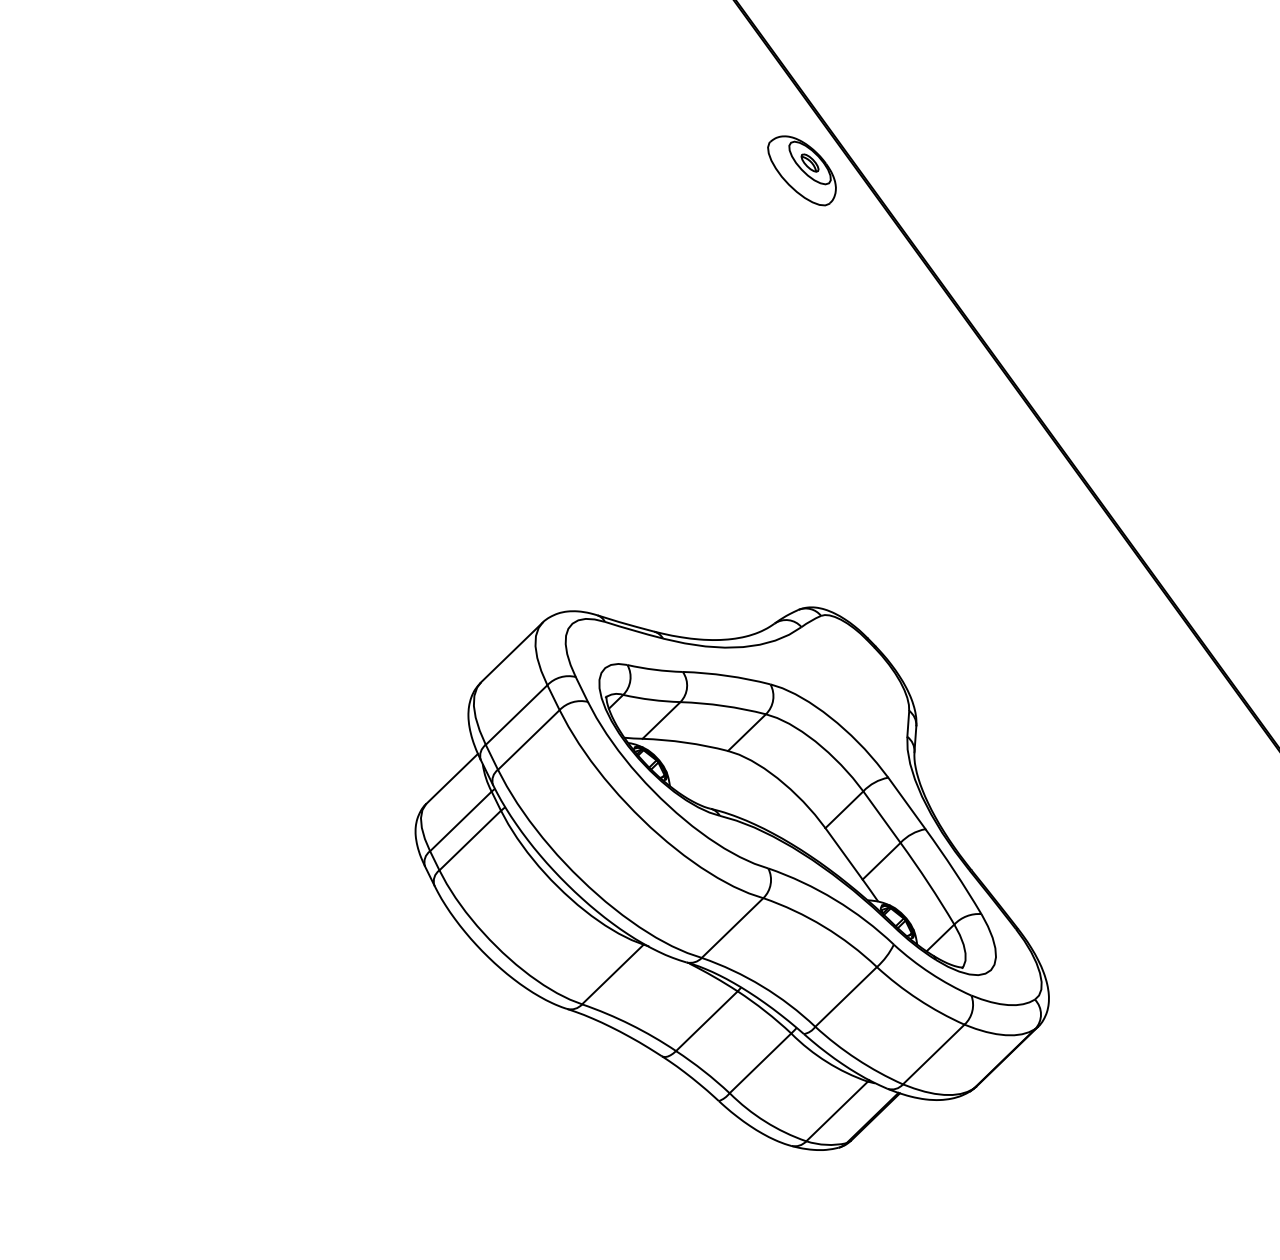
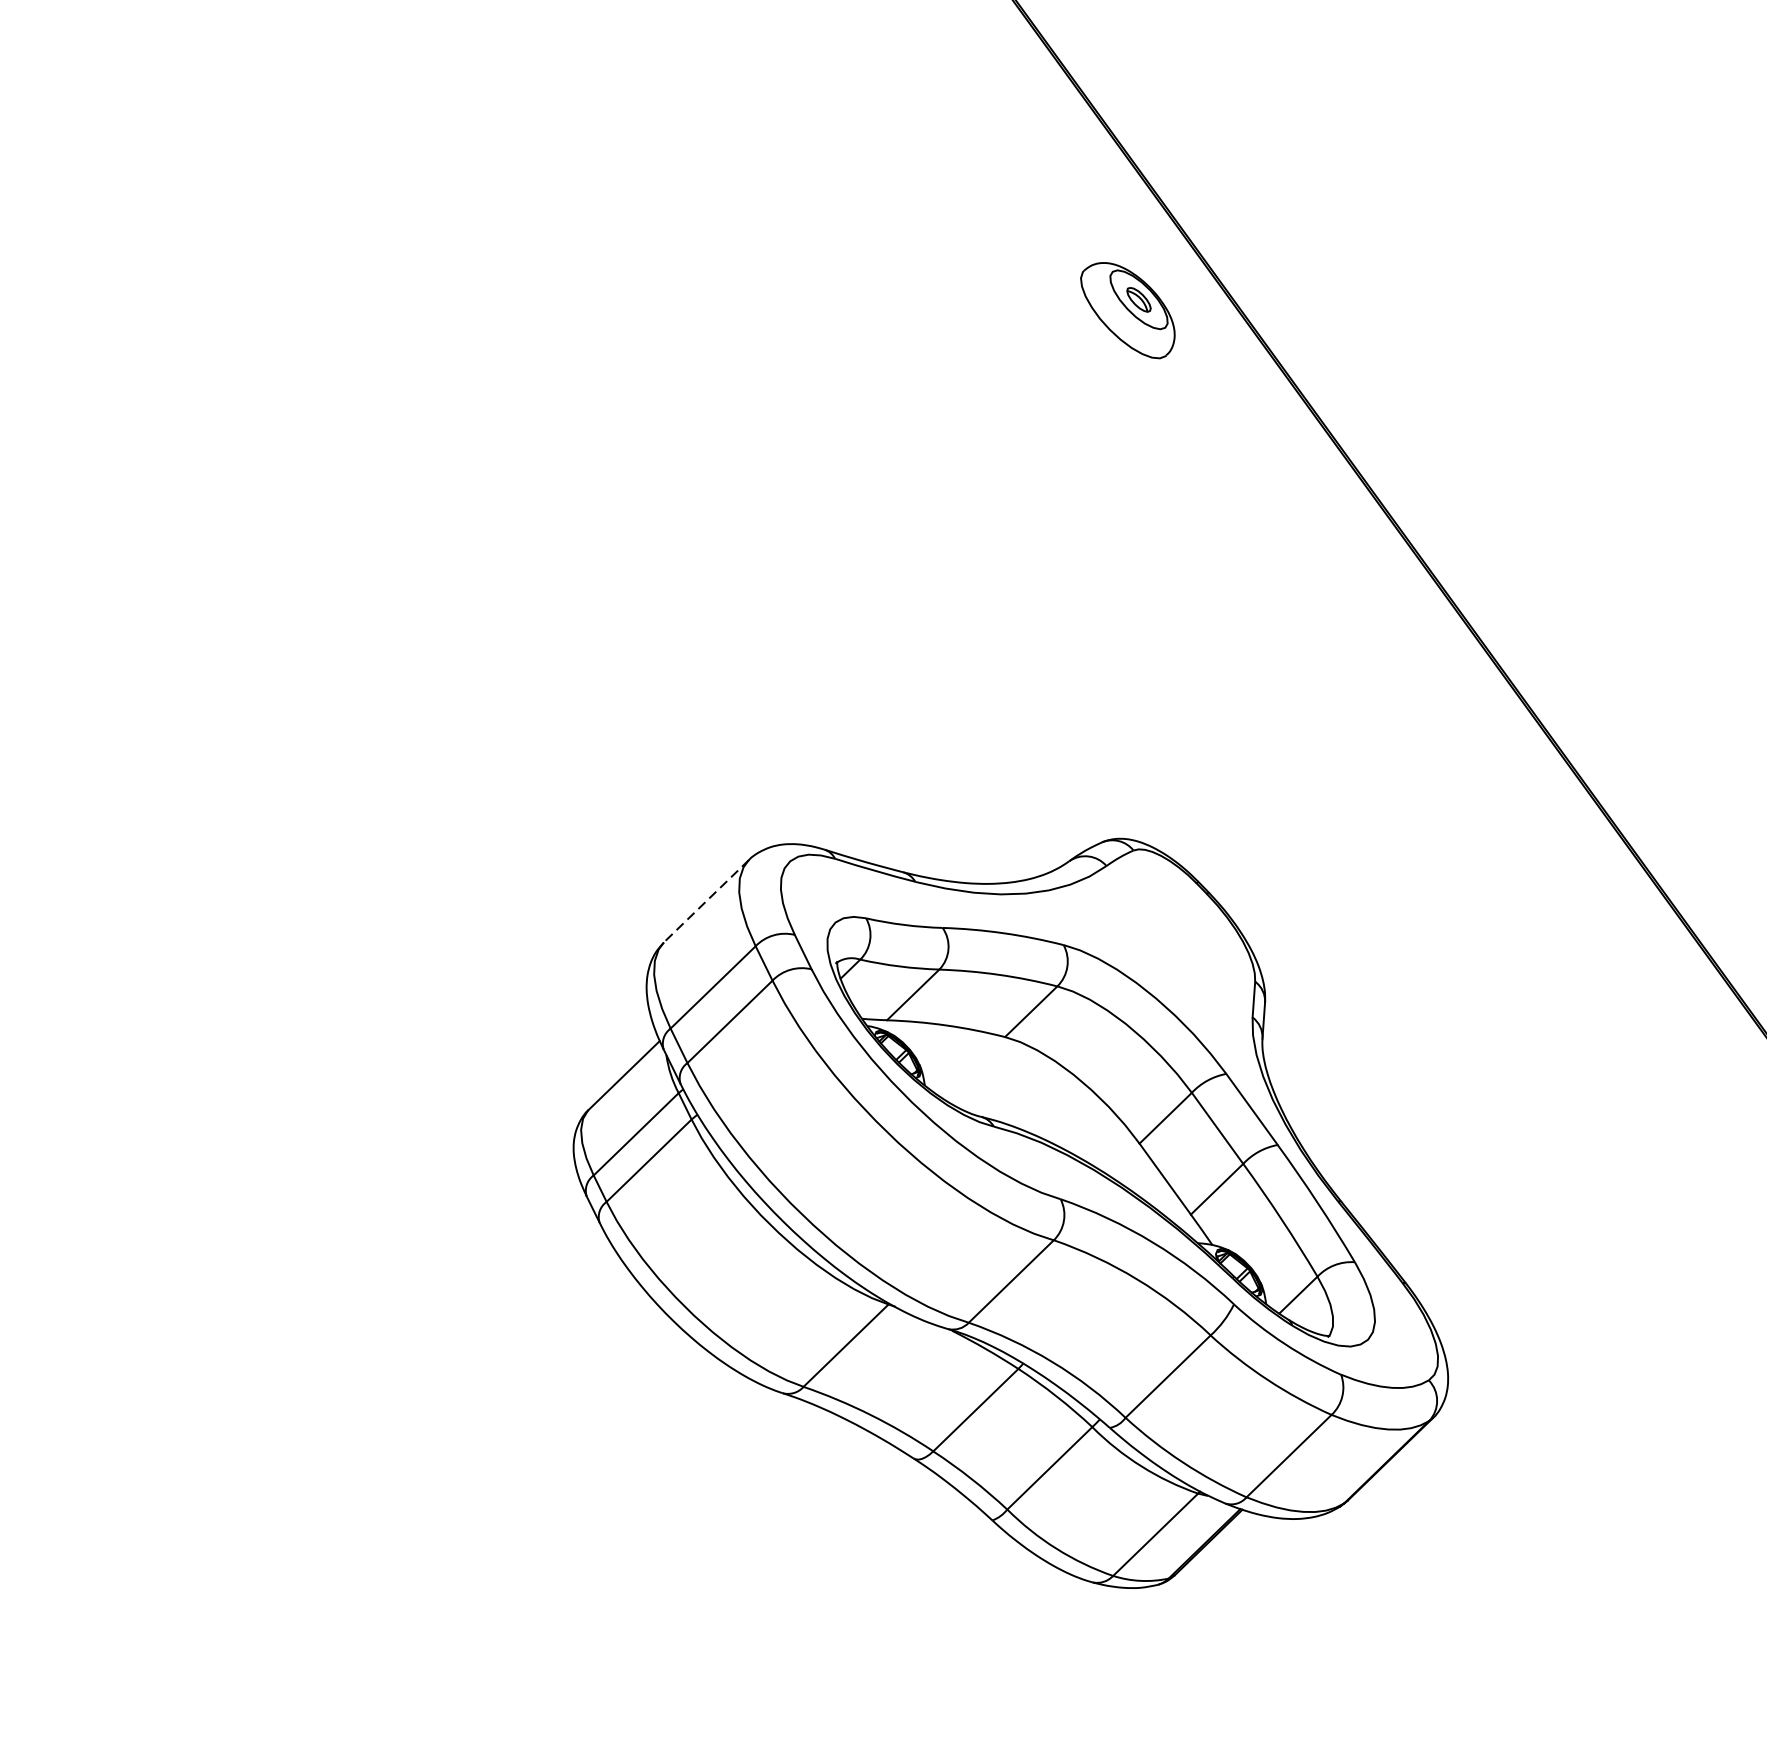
part: (801, 170) -> (1127, 310), moved
line: (511, 652) -> (706, 901), solid -> dashed

